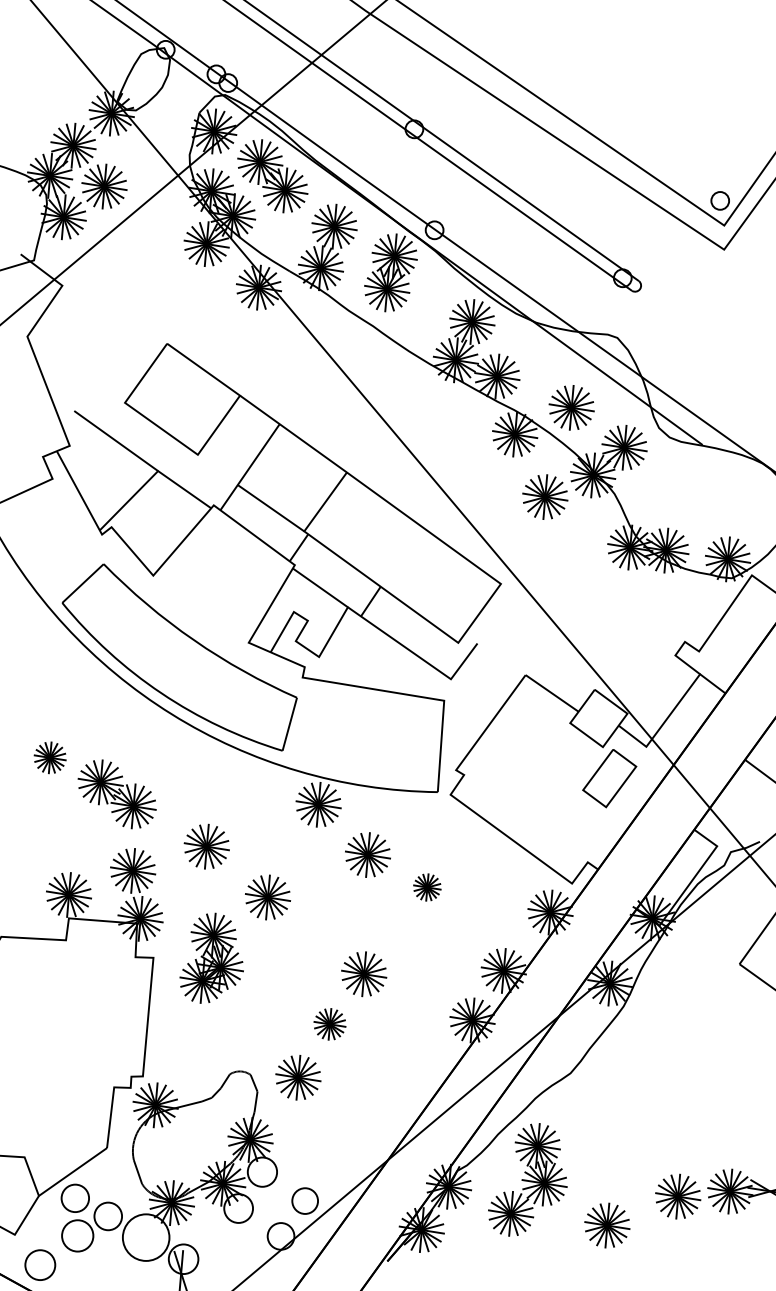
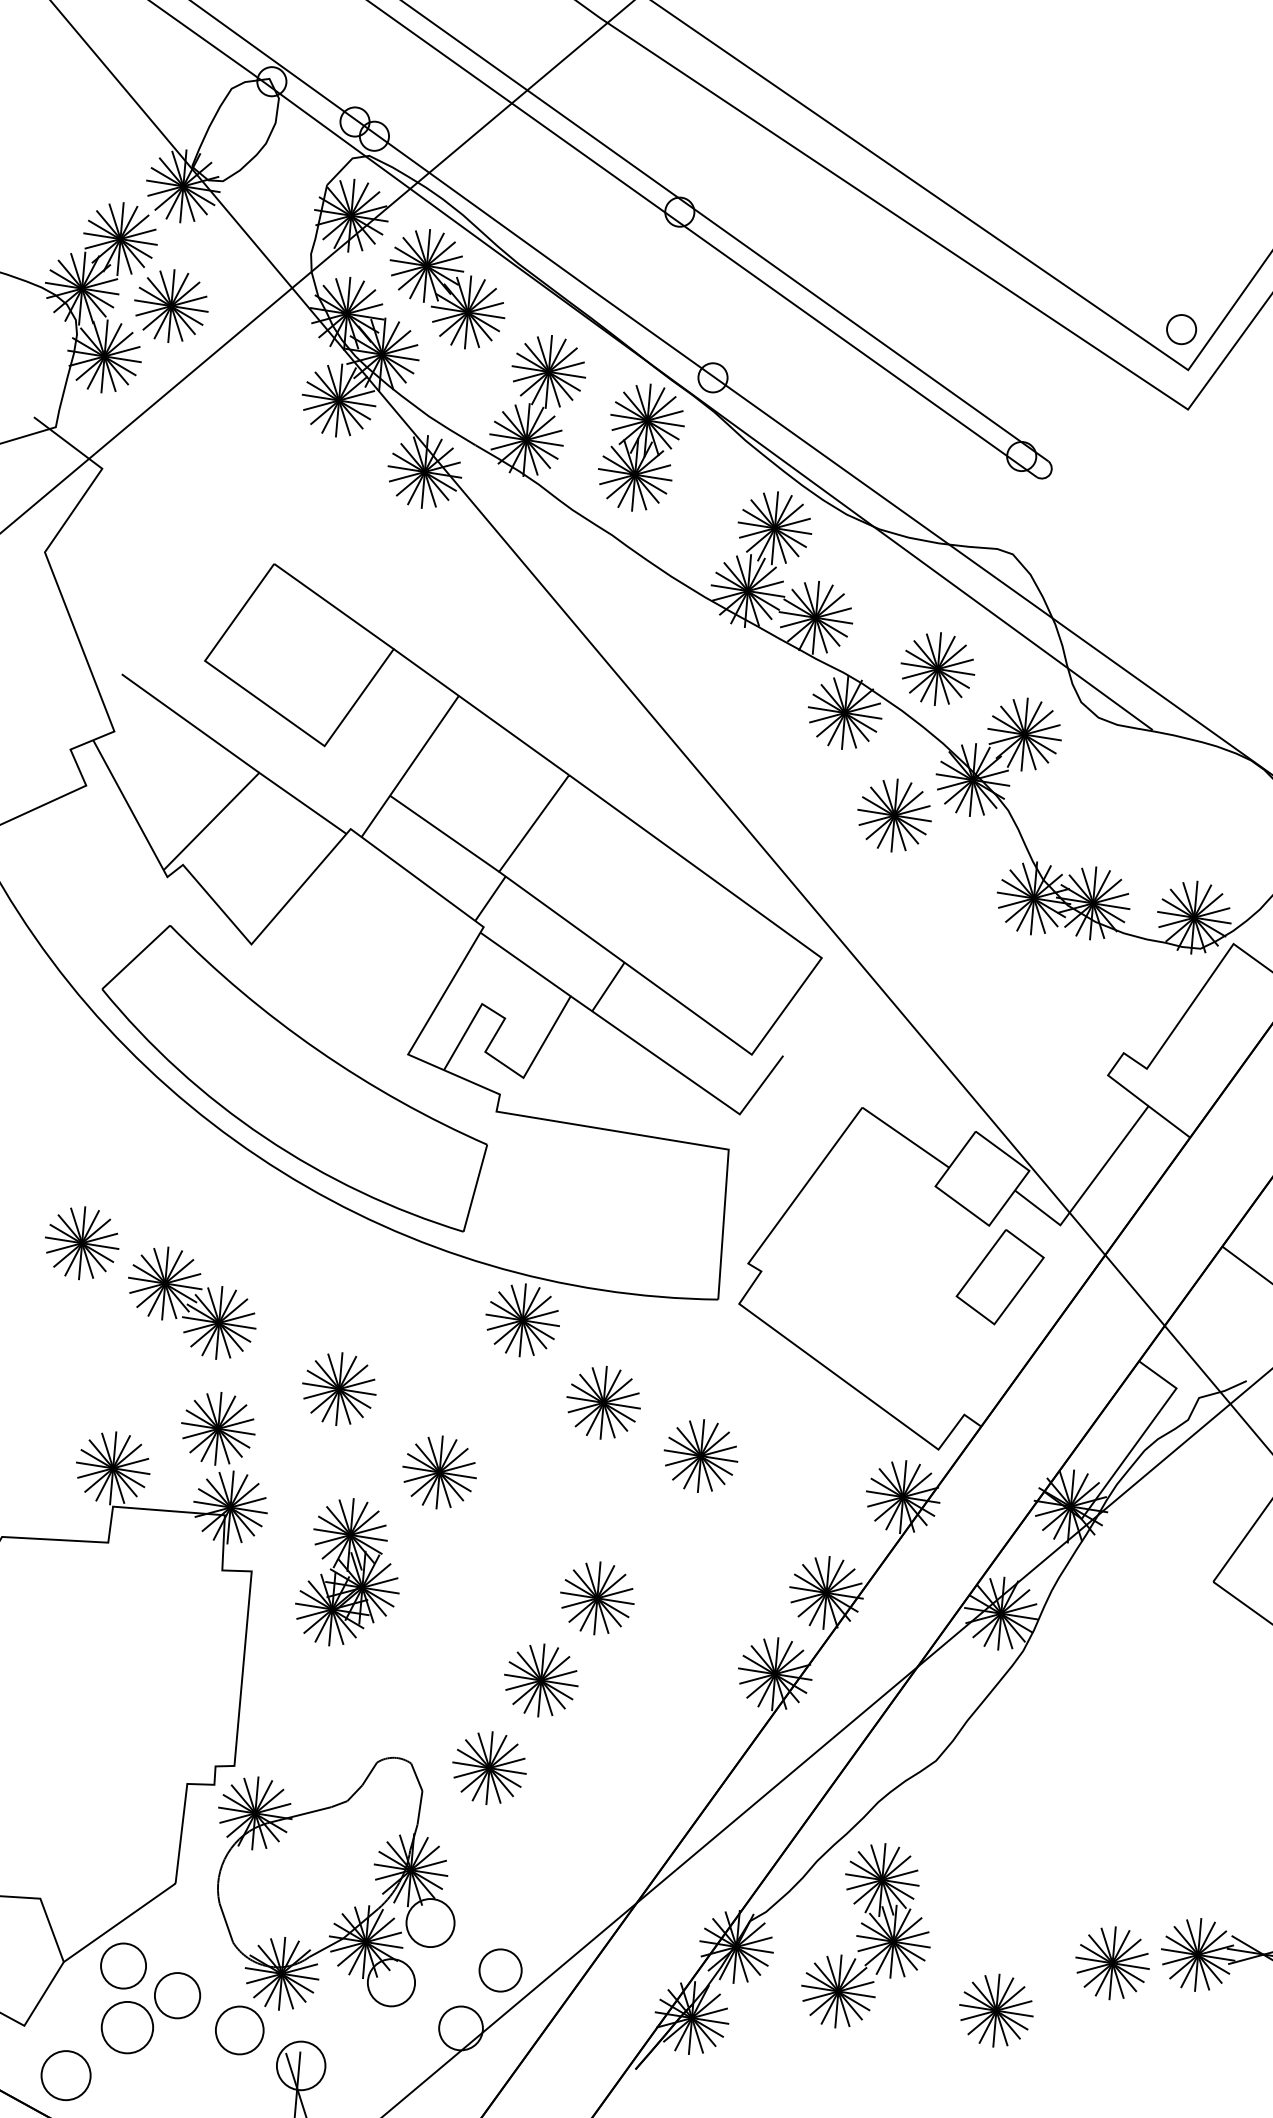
part: (50, 757) -> (82, 1242), size x1.43
part: (427, 887) -> (701, 1456), size x1.67
part: (329, 1024) -> (540, 1680), size x1.43
circle: (145, 1237) -> (238, 2030), size x0.62

